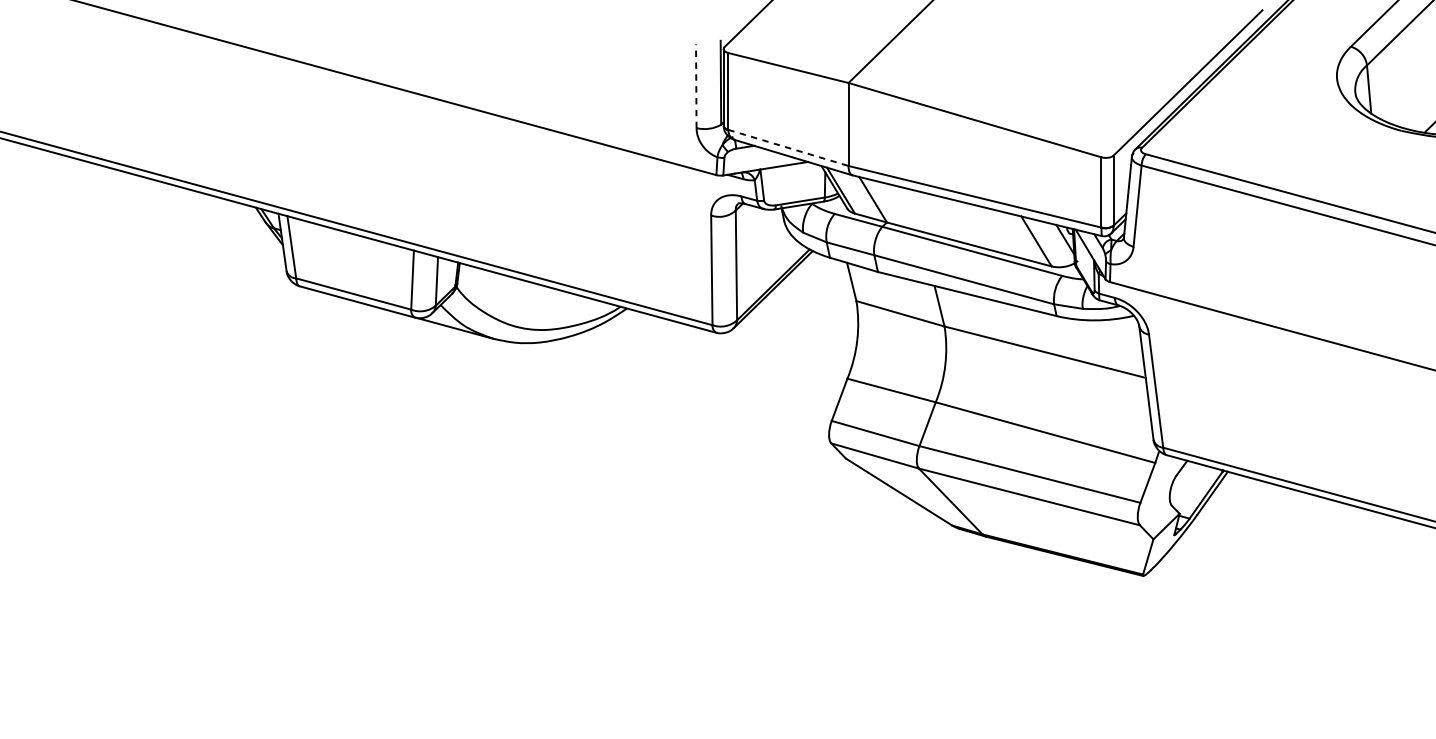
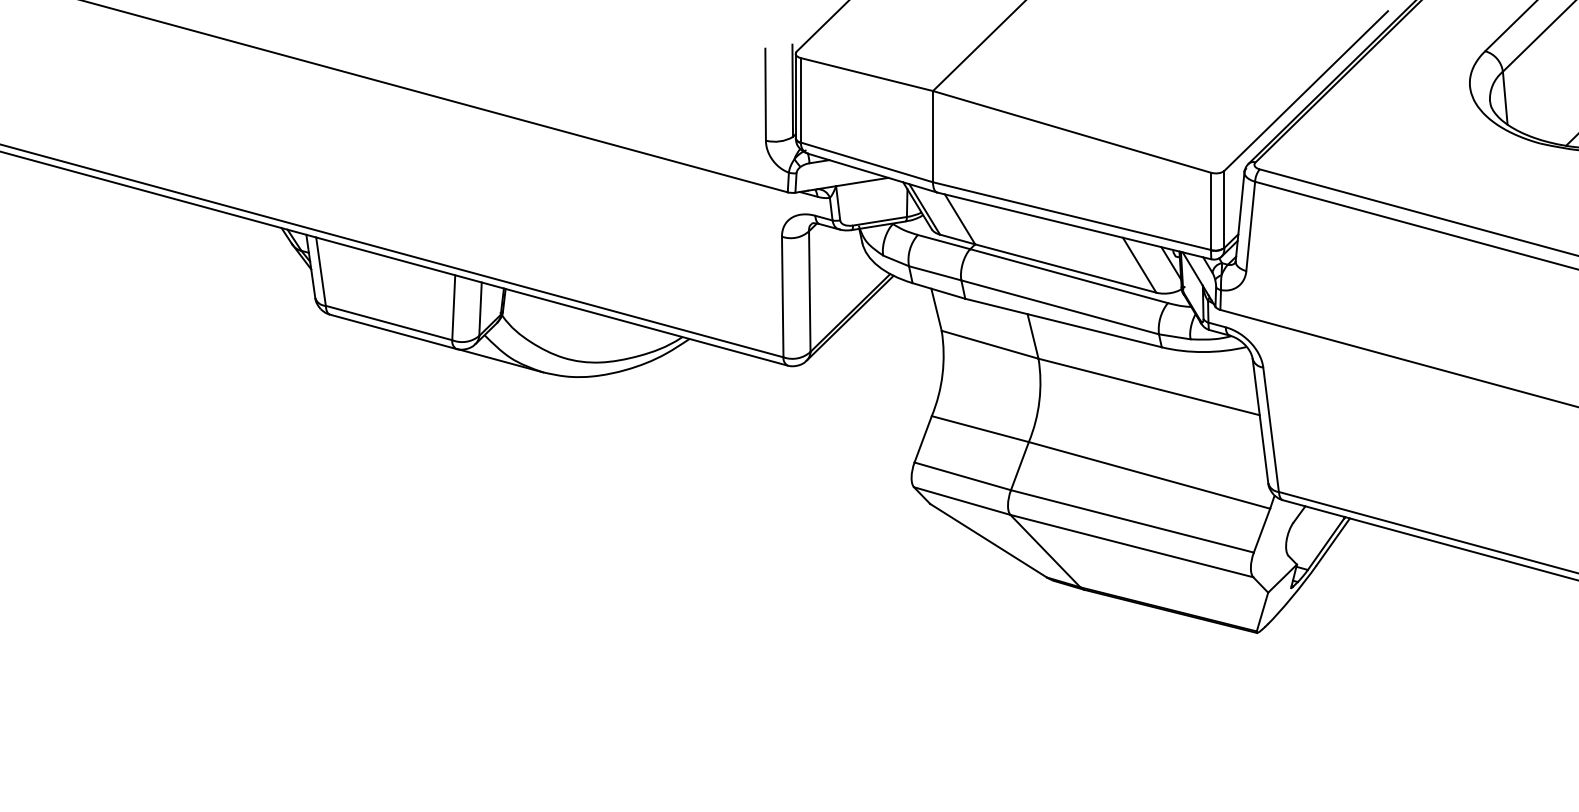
line: (696, 86) -> (765, 94), dashed -> solid
line: (788, 147) -> (866, 162), dashed -> solid

